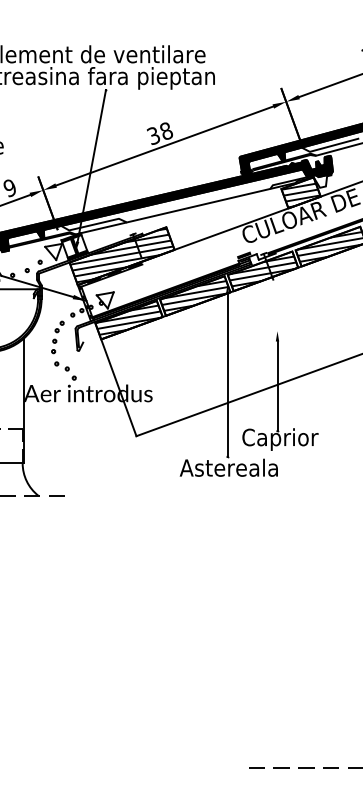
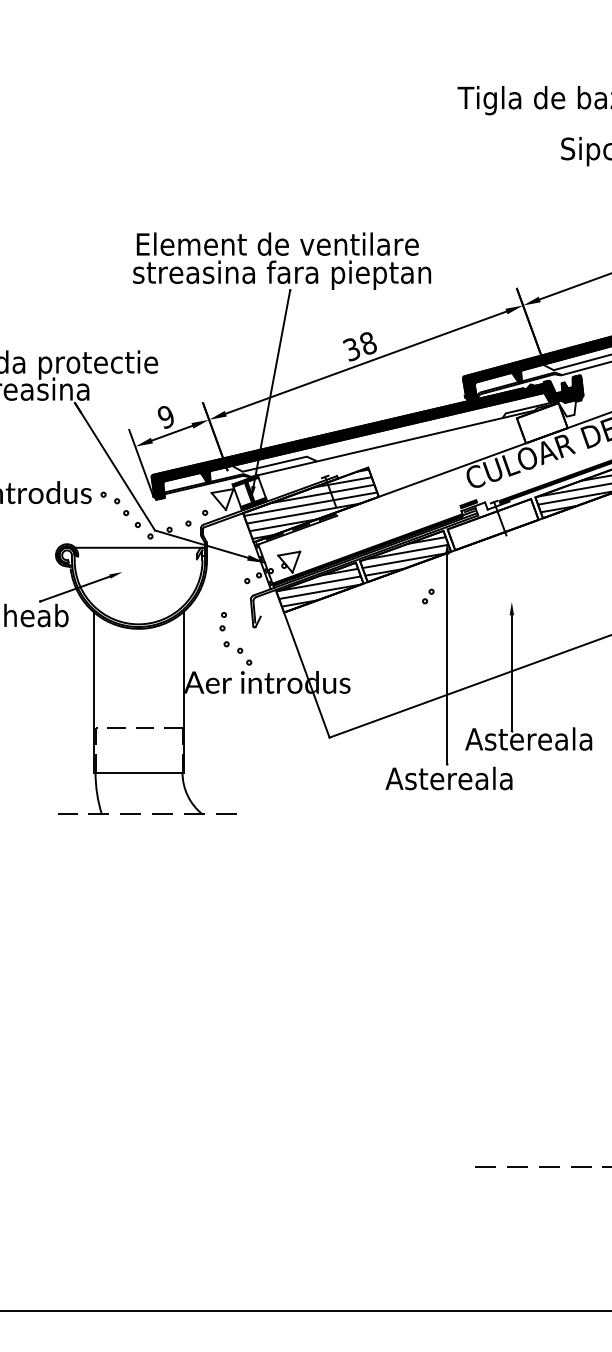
hatch: (301, 192) -> (542, 422), removed
hatch: (263, 271) -> (493, 524), removed
part: (59, 326) -> (428, 596), moved
text: (290, 439) -> (528, 741), Caprior -> Astereala

